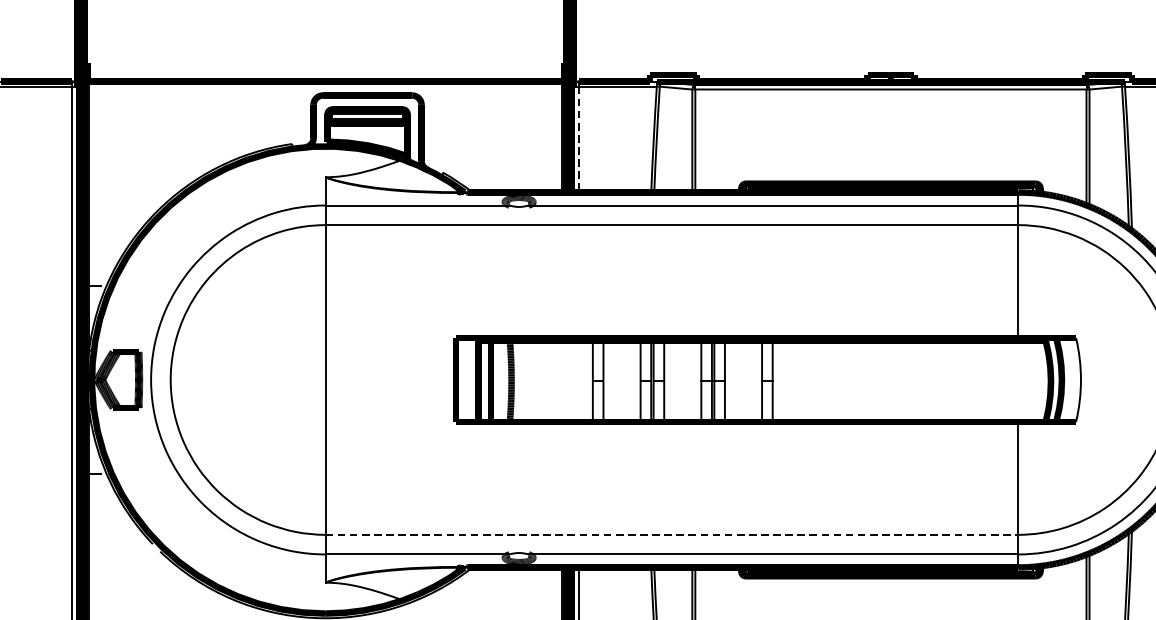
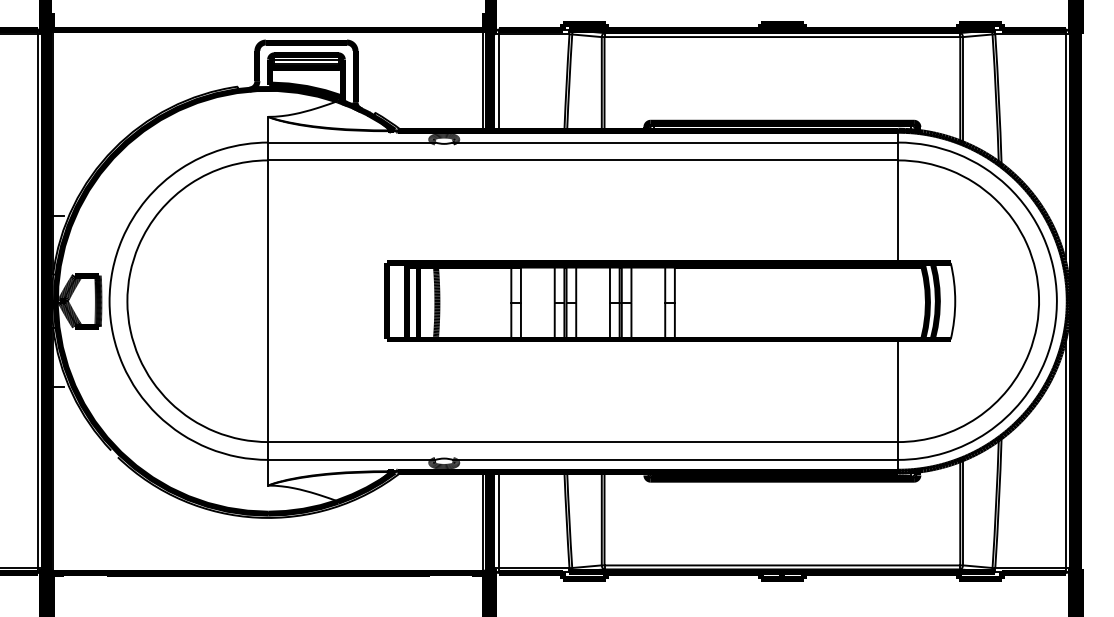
line: (578, 140) -> (498, 83), dashed -> solid
line: (672, 535) -> (583, 442), dashed -> solid

